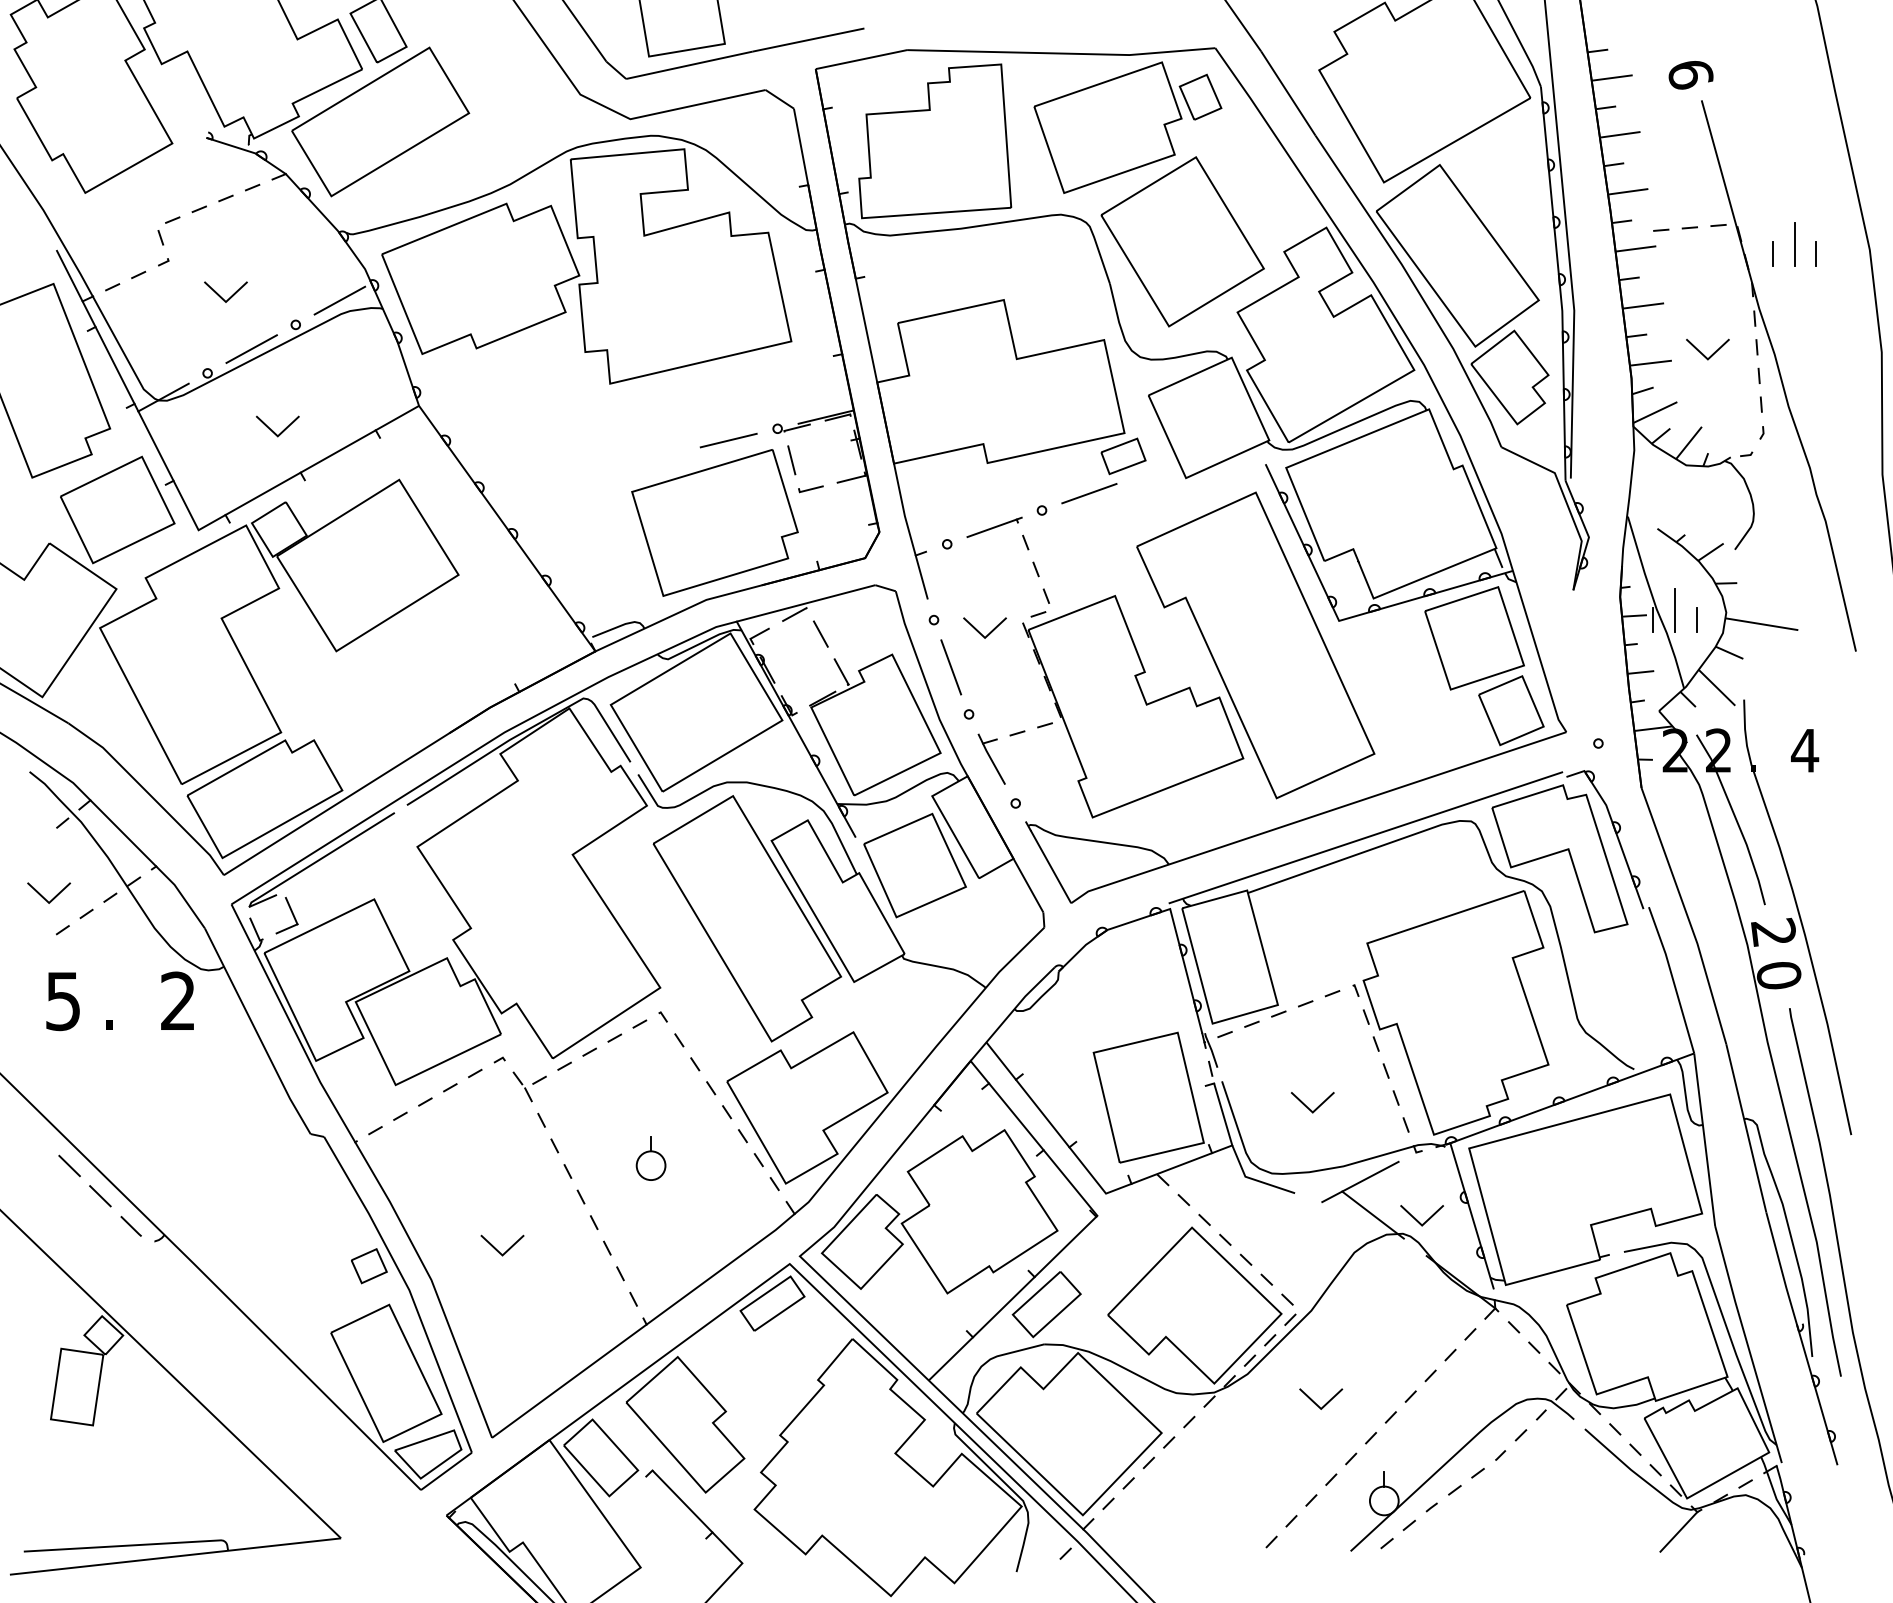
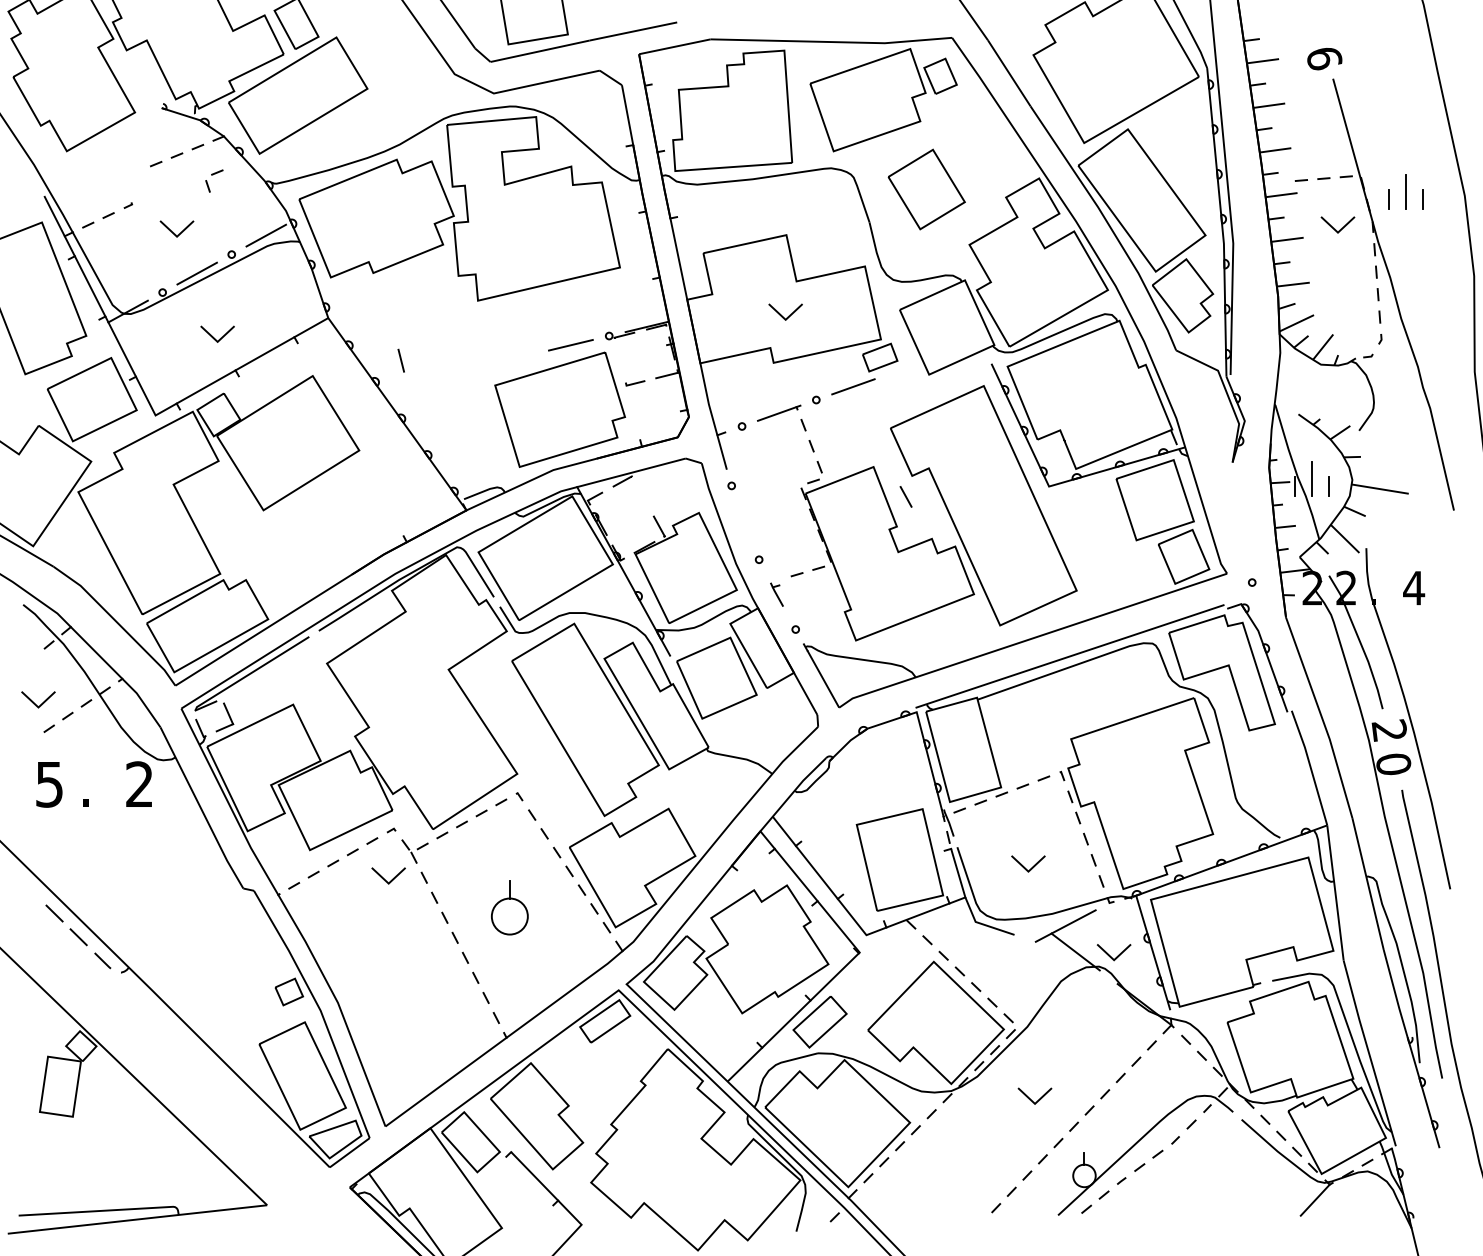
part: (169, 230) -> (214, 180), moved
part: (1182, 241) -> (926, 189), size x0.6
line: (1702, 352) -> (1333, 227), moved
line: (790, 460) -> (400, 360), moved
line: (979, 631) -> (781, 314), moved
line: (820, 633) -> (905, 496), moved
line: (950, 666) -> (744, 522), removed
part: (991, 758) -> (776, 594), size x0.6
part: (651, 1158) -> (510, 907), size x1.6
line: (497, 1248) -> (384, 878), moved

